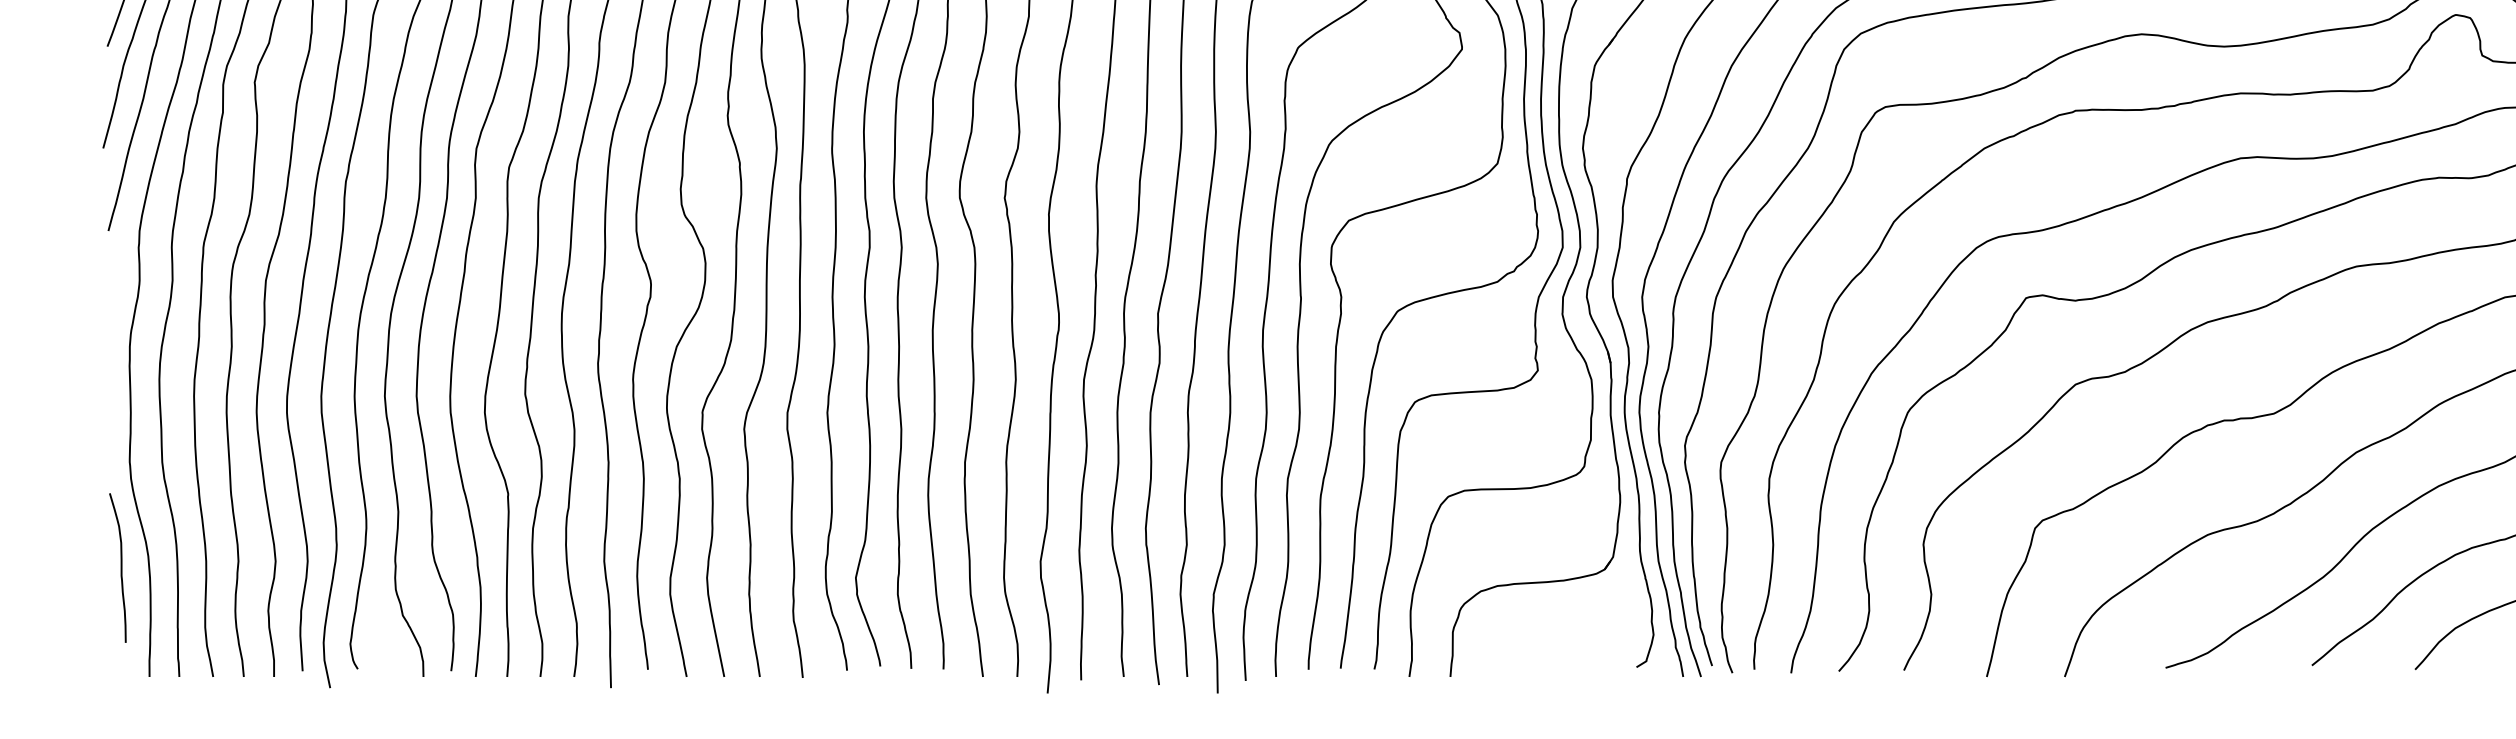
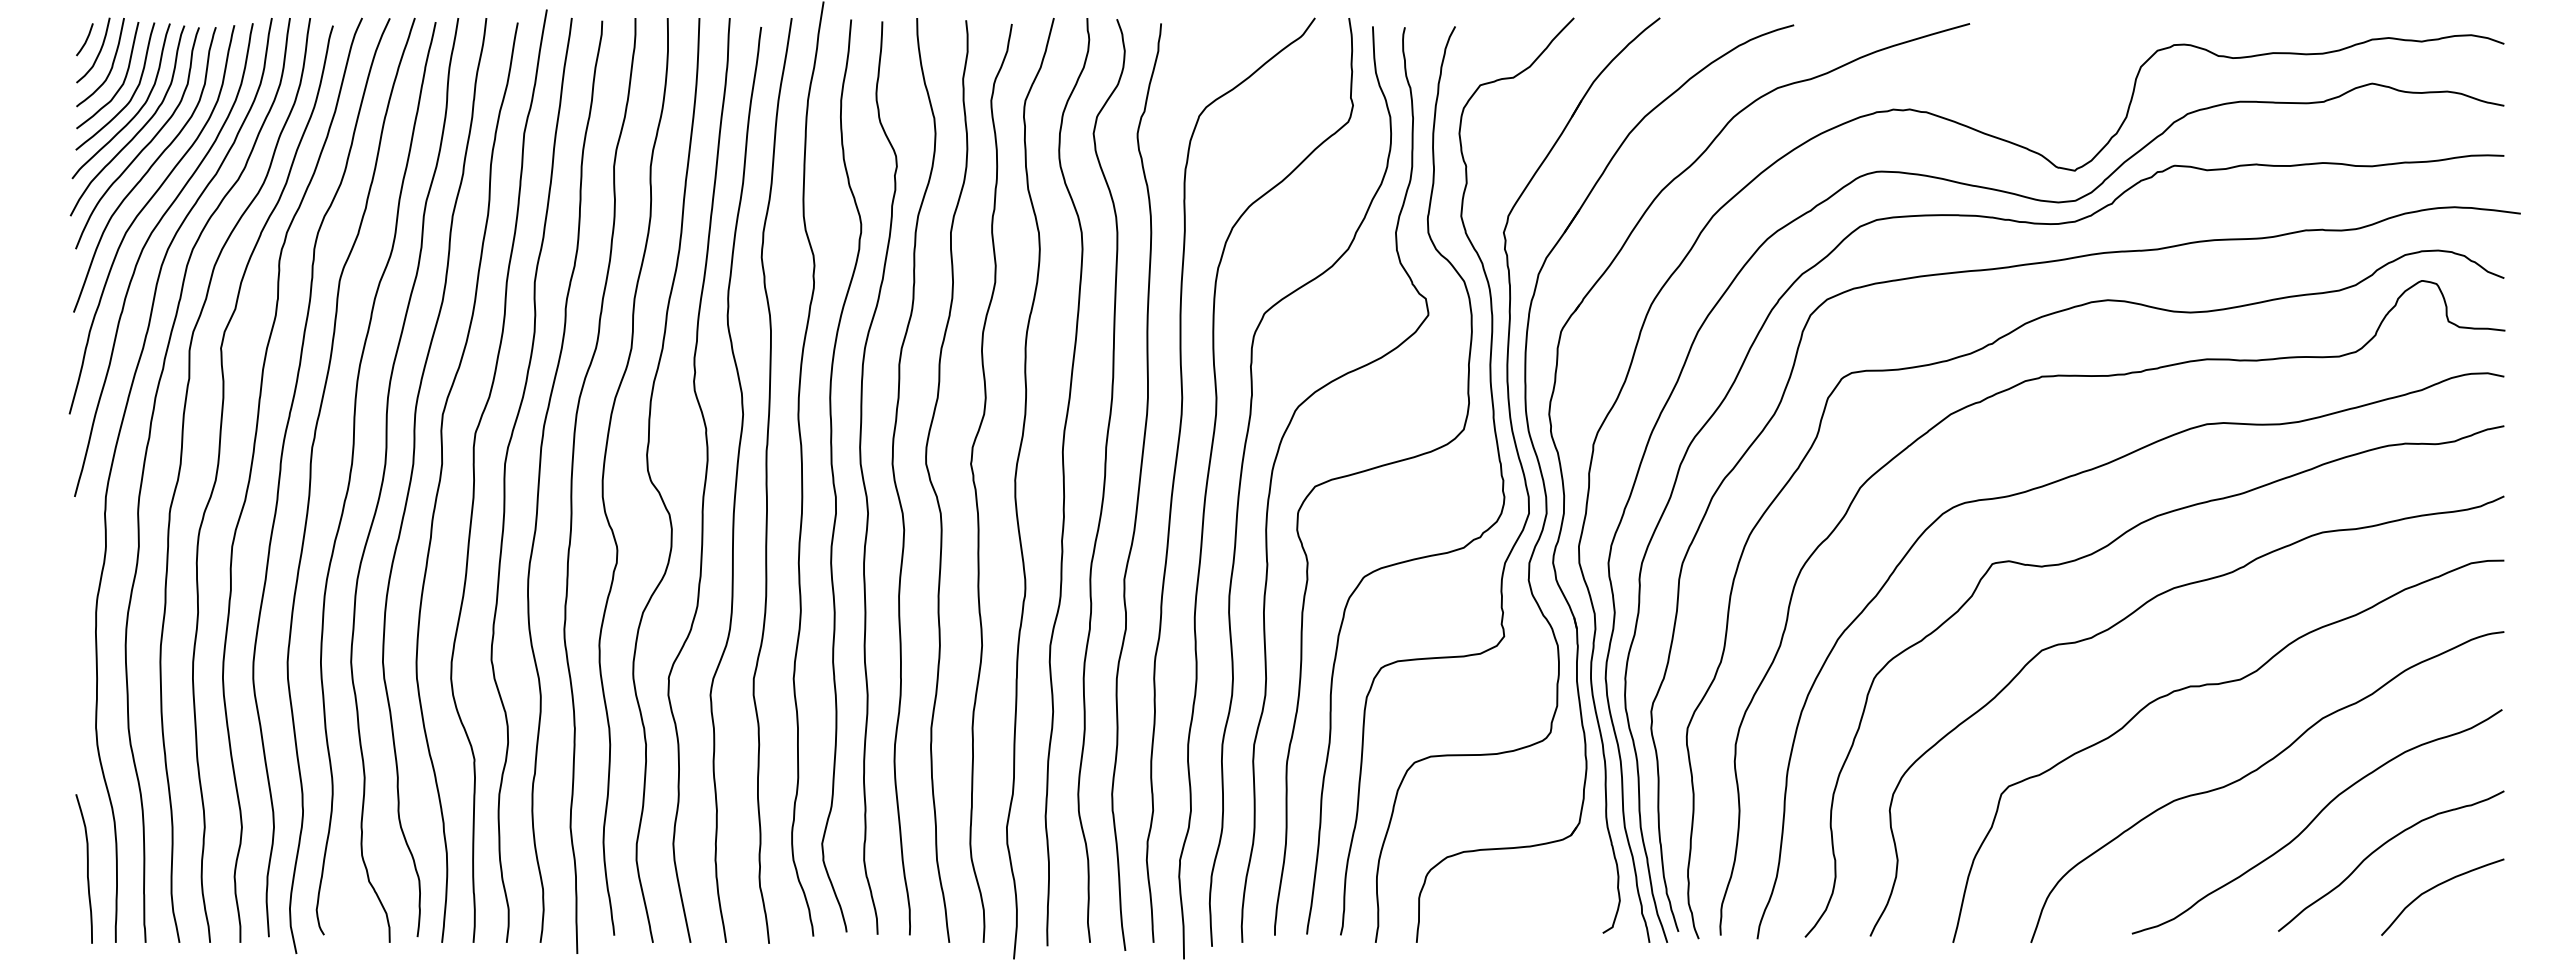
curve: (121, 567) -> (87, 868), moved

